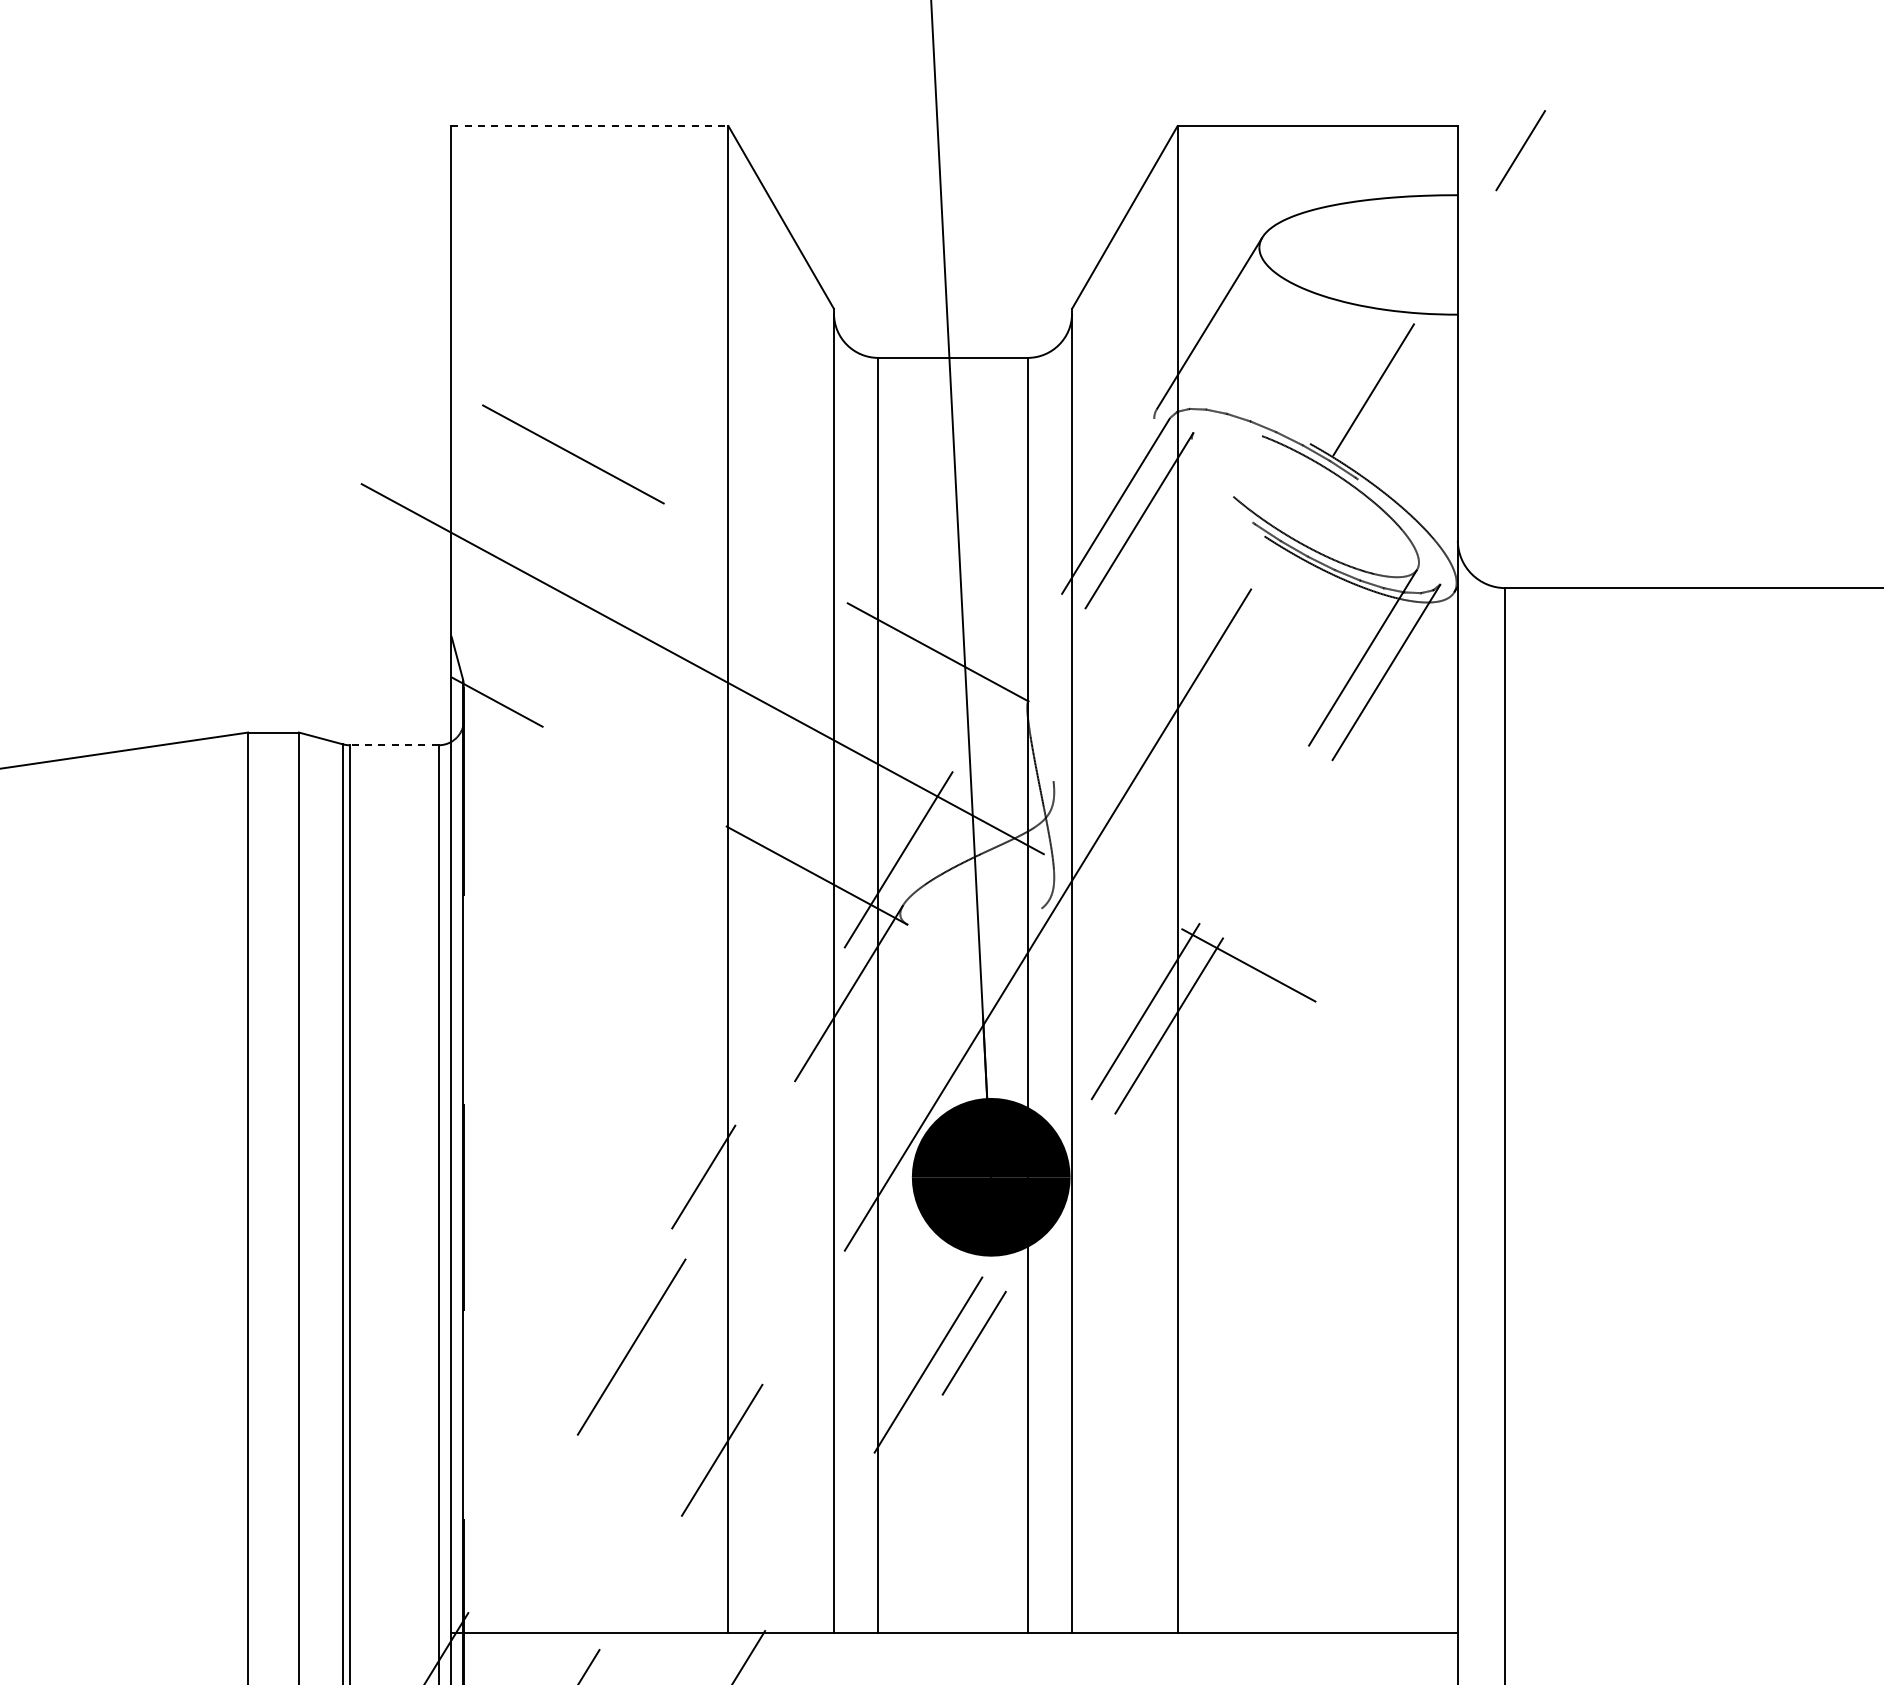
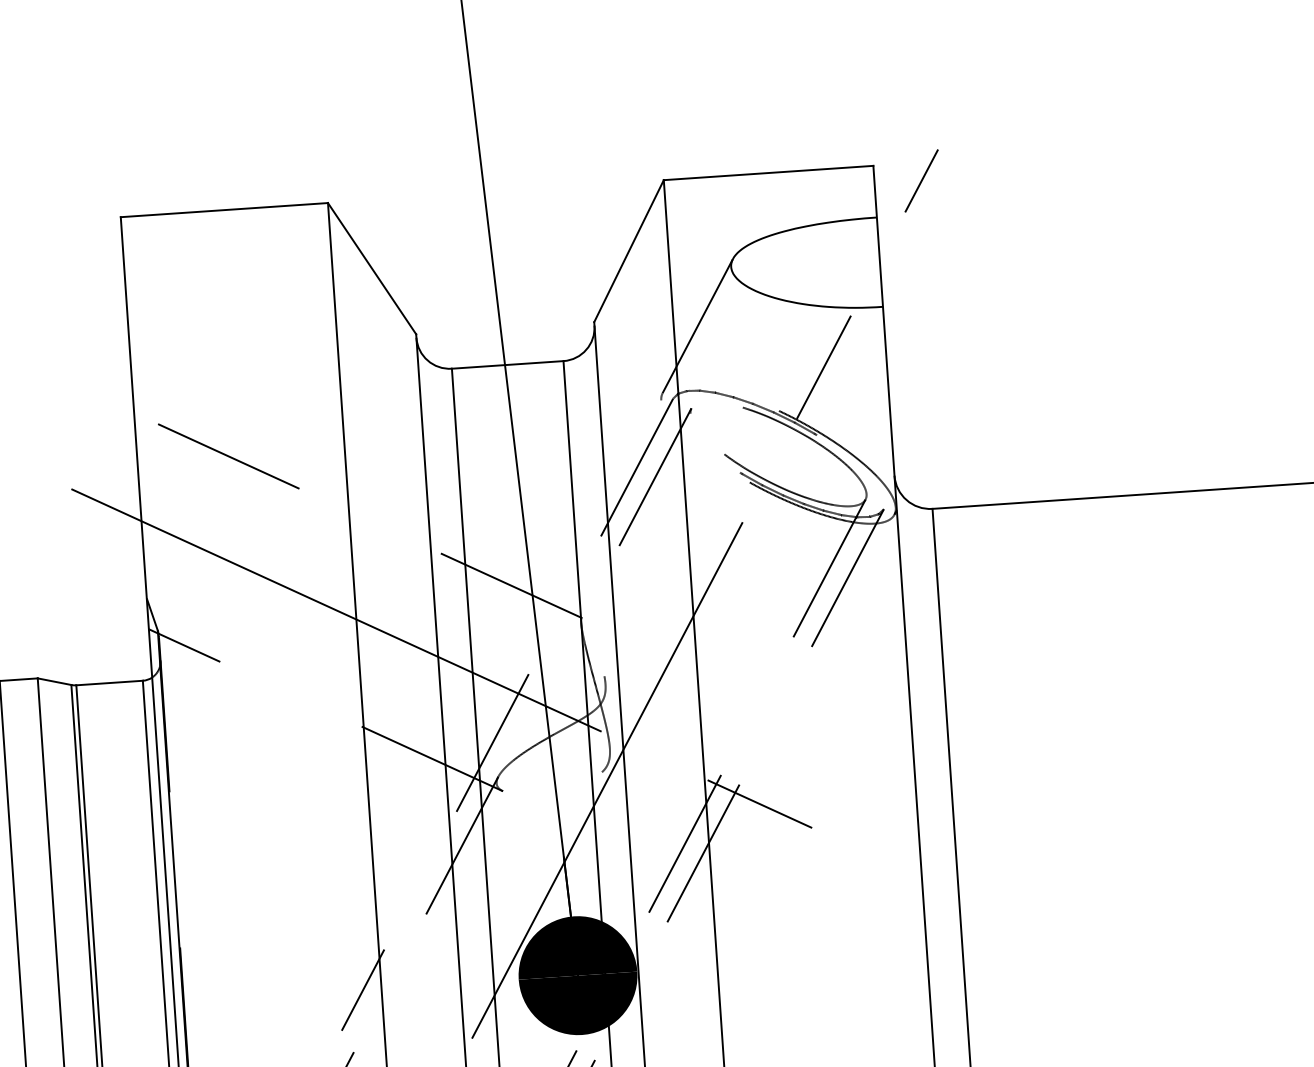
line: (589, 126) -> (224, 210), dashed -> solid
line: (393, 745) -> (109, 683), dashed -> solid

